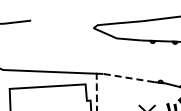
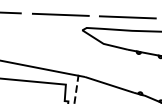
line: (136, 8) -> (127, 17), added
line: (69, 16) -> (60, 15), added
line: (128, 78) -> (109, 85), dashed -> solid

